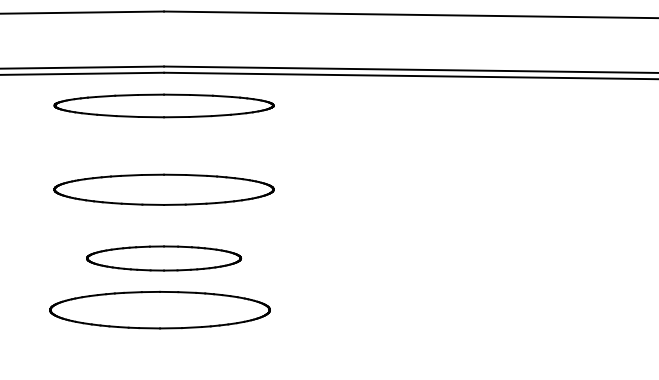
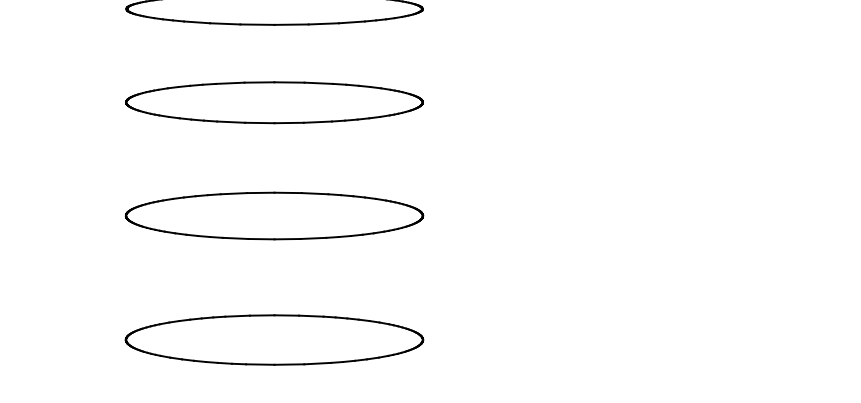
part: (163, 189) -> (273, 102), moved
part: (163, 258) -> (273, 215), size x1.43
part: (159, 309) -> (273, 339), moved

